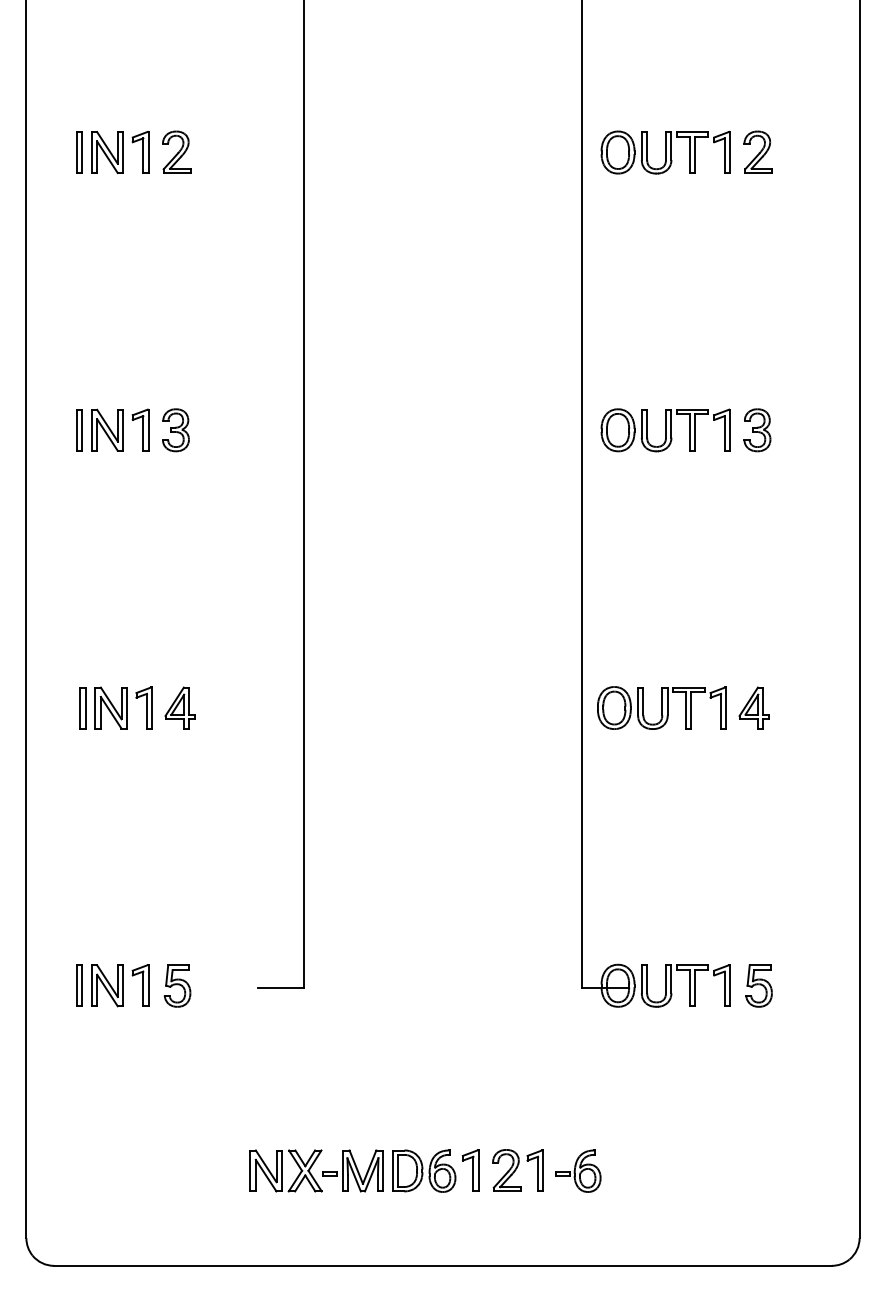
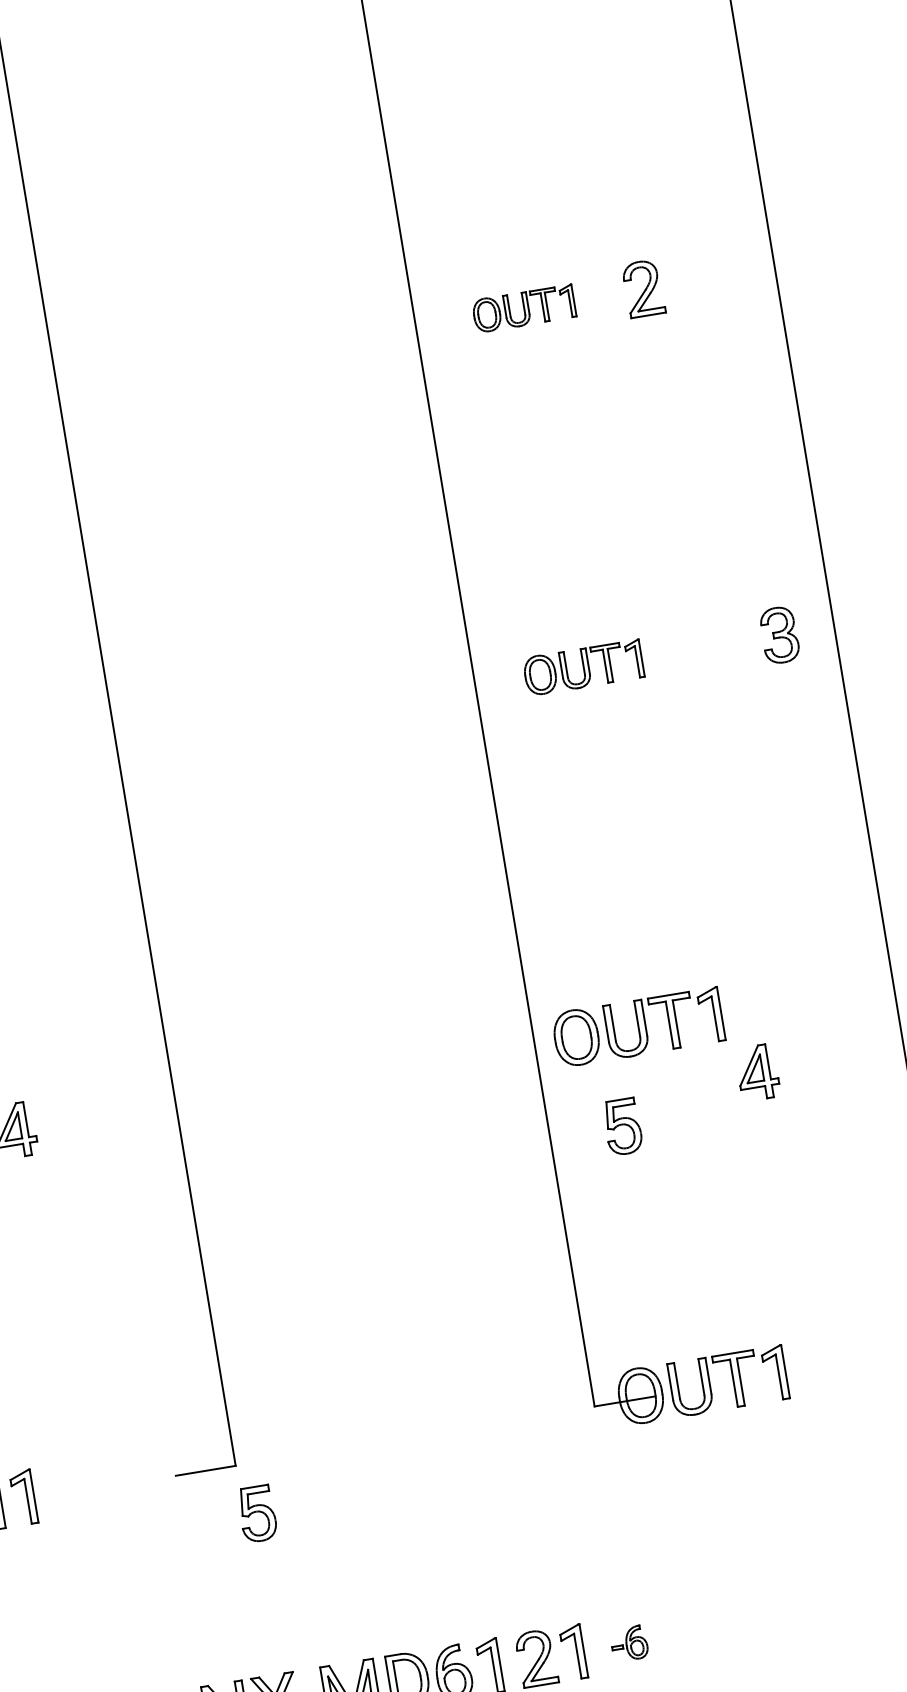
part: (665, 152) -> (523, 308), size x0.6
part: (665, 430) -> (583, 668), size x0.7
part: (757, 430) -> (779, 635), moved
part: (753, 707) -> (756, 1072), moved
part: (177, 985) -> (257, 1513), moved
part: (758, 985) -> (622, 1126), moved
part: (578, 1170) -> (629, 1642), size x0.6

